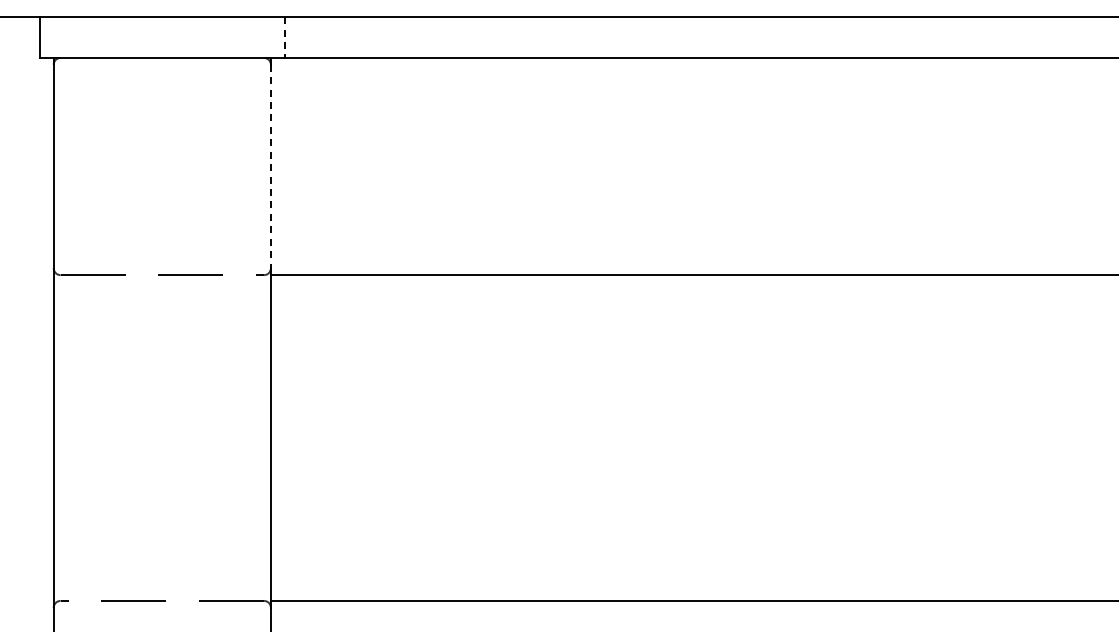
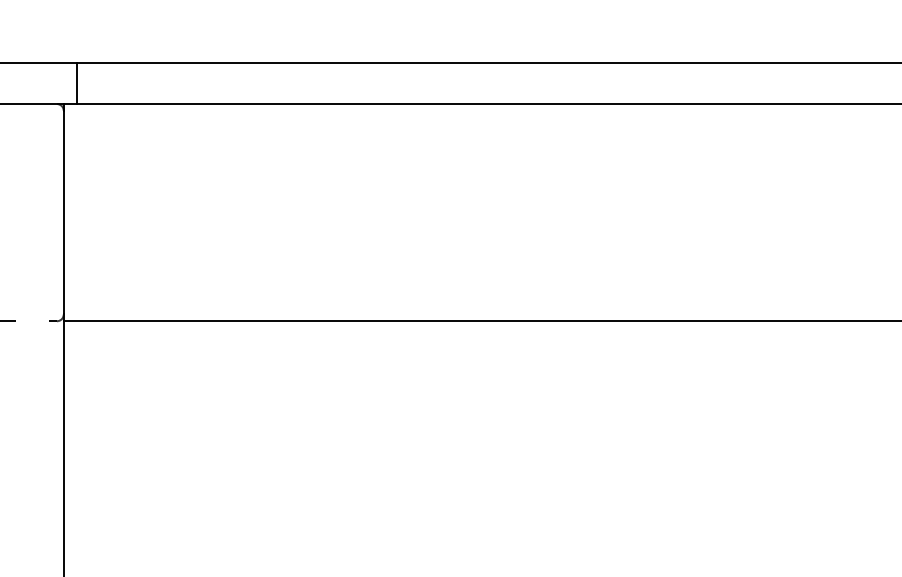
line: (284, 38) -> (77, 84), dashed -> solid
line: (270, 166) -> (63, 212), dashed -> solid

